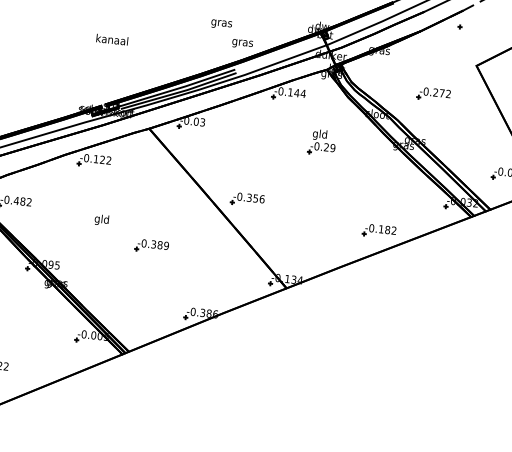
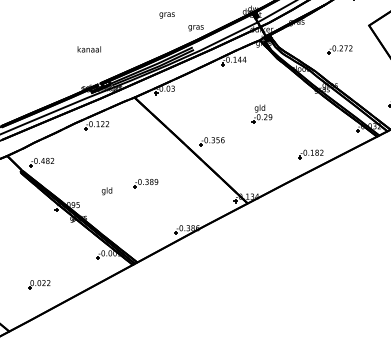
text: (220, 24) -> (166, 15), moved
text: (111, 39) -> (88, 49), moved
part: (321, 141) -> (261, 113), moved
text: (101, 220) -> (106, 191), moved

